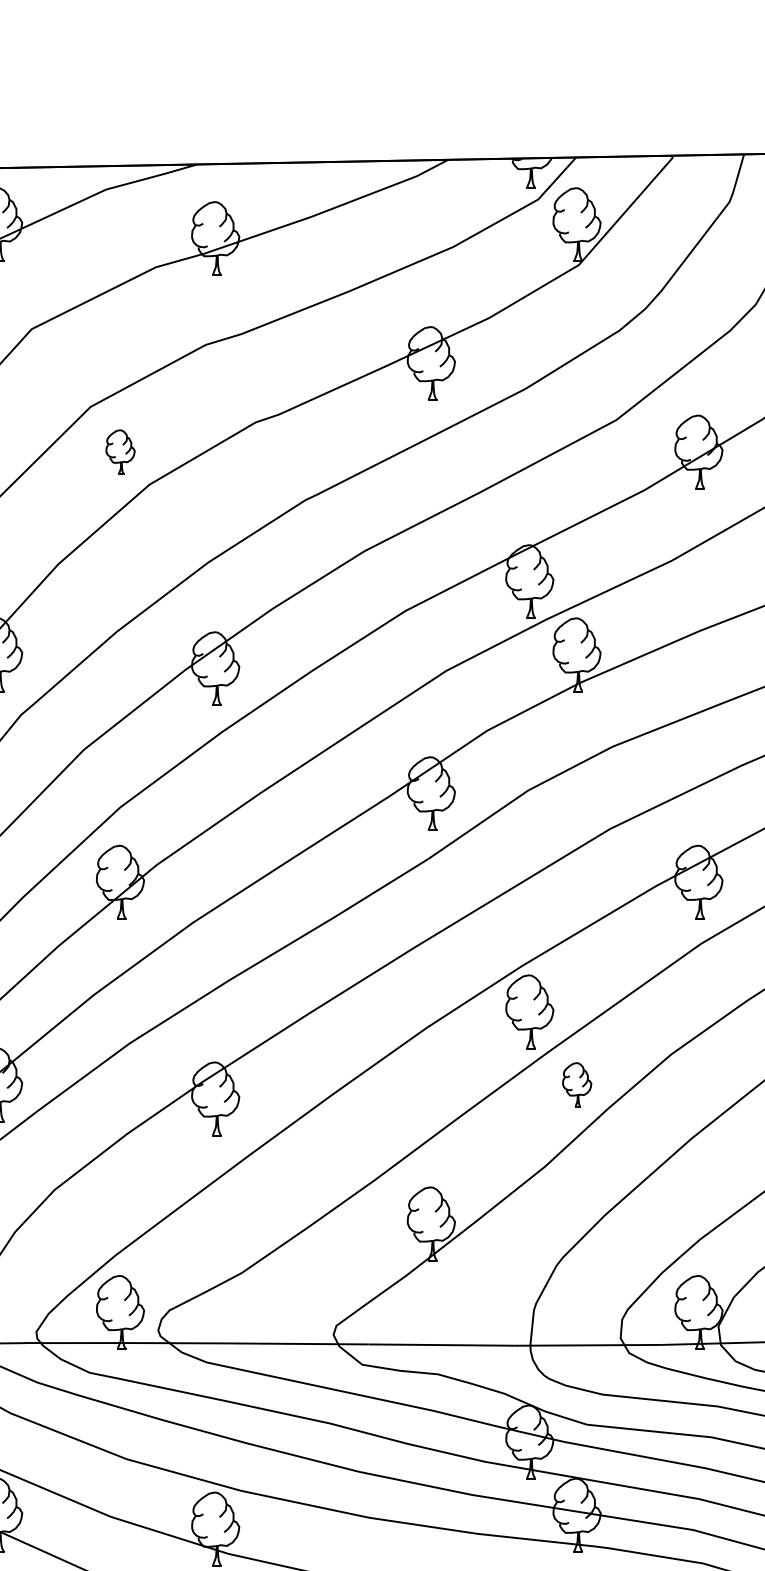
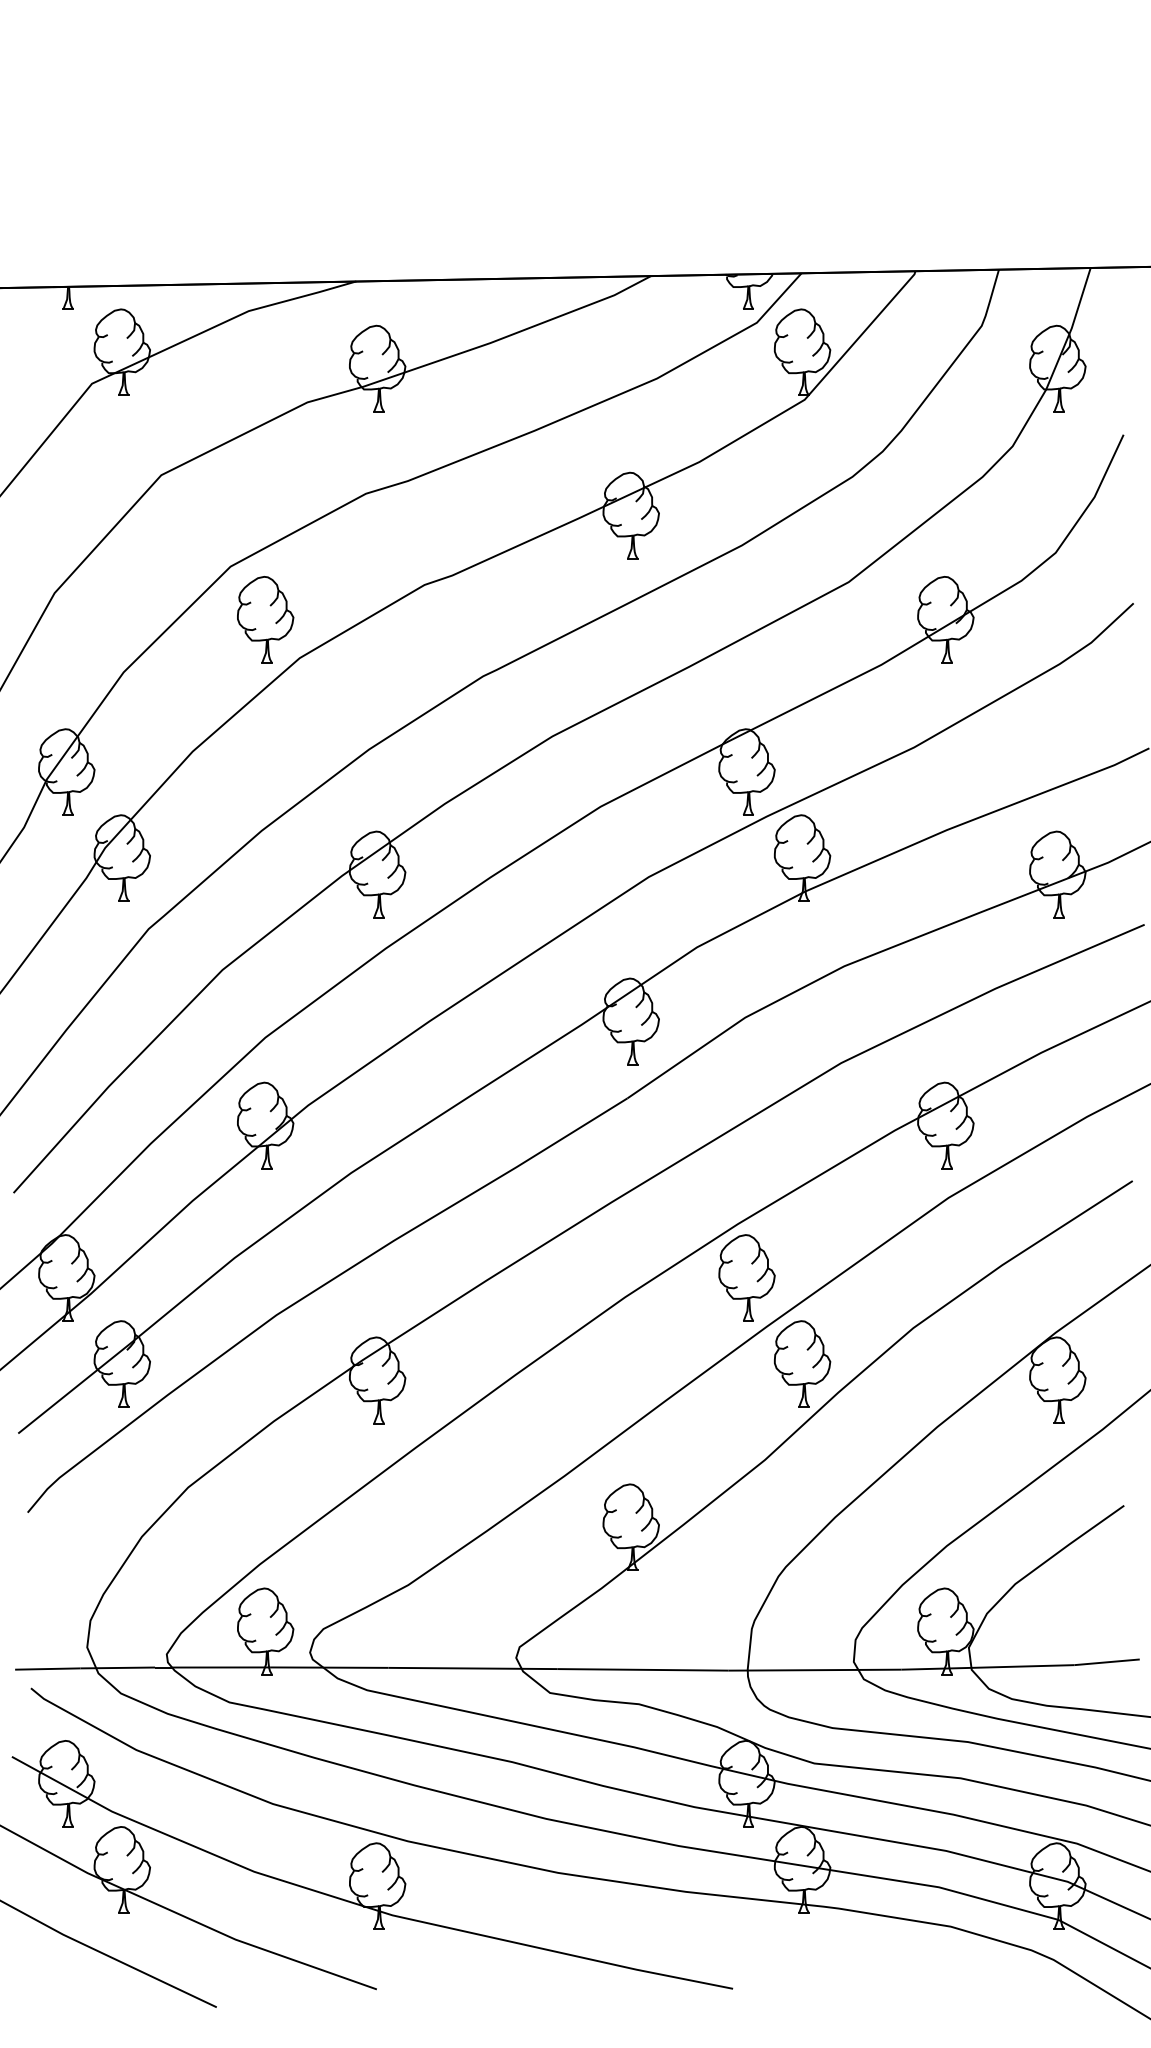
part: (120, 451) -> (265, 619), size x1.67
part: (577, 1084) -> (802, 1363), size x1.67

